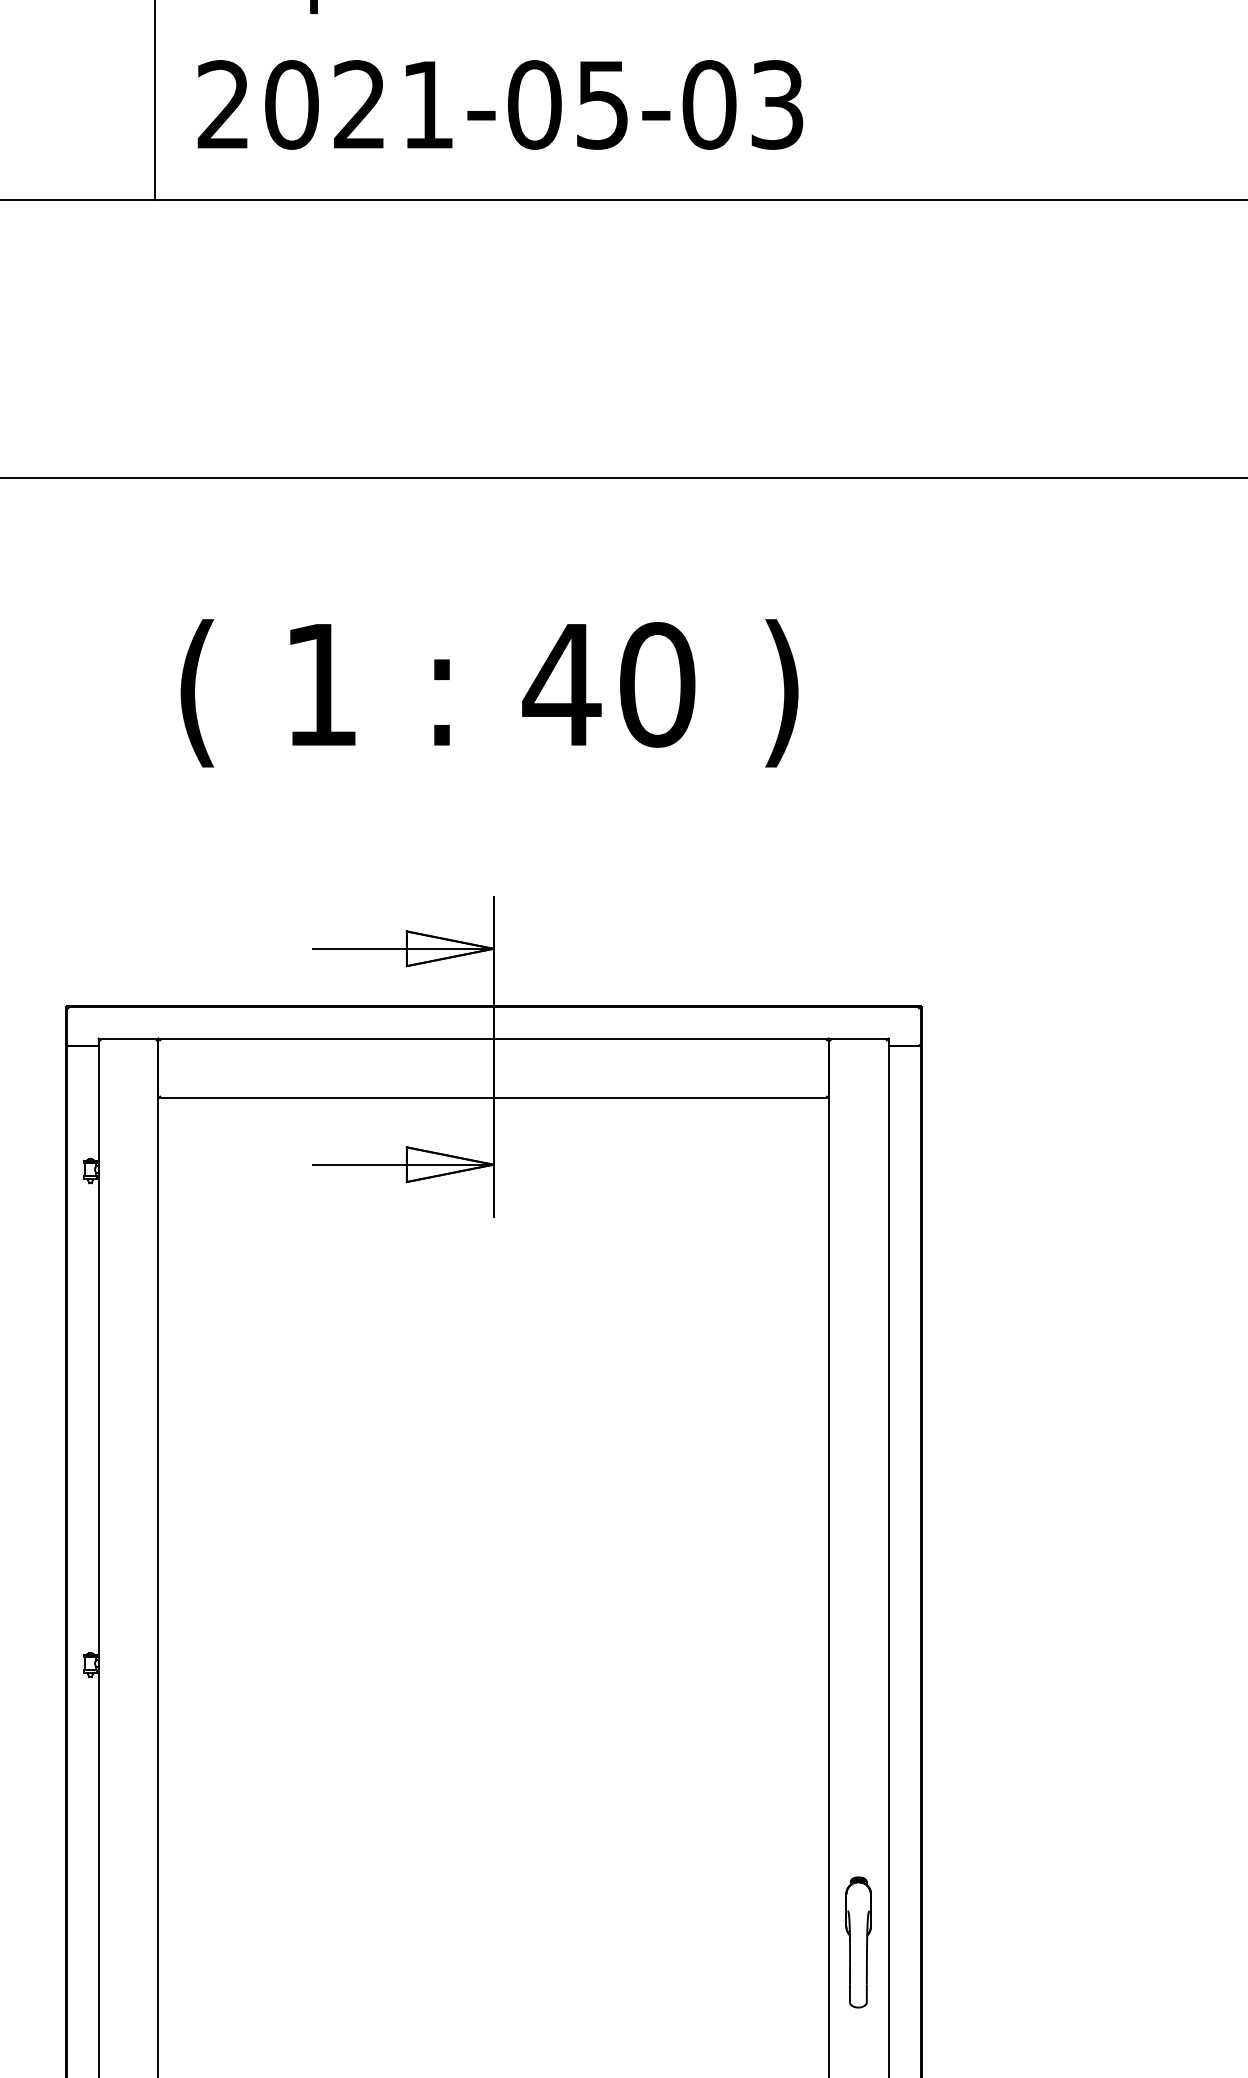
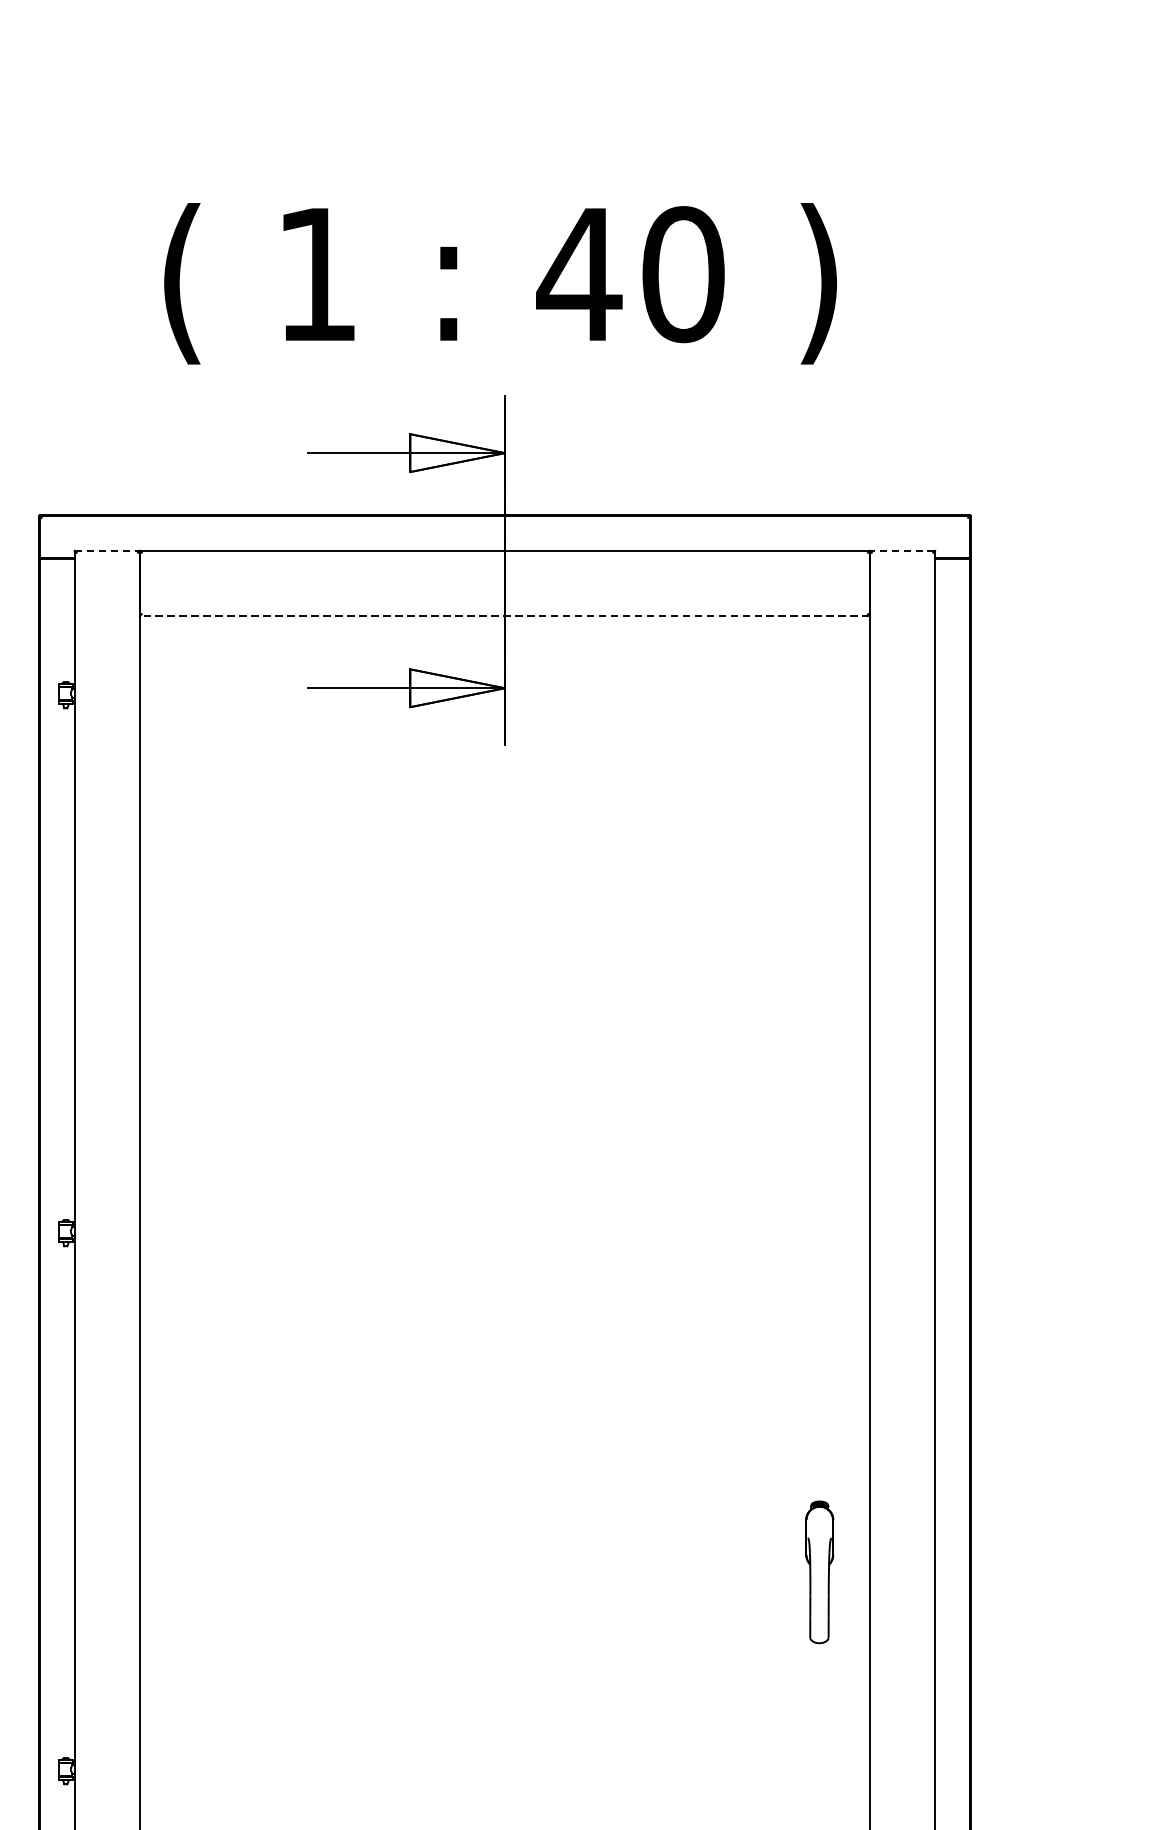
text: (489, 693) -> (500, 283), moved
line: (128, 1038) -> (107, 550), solid -> dashed
line: (858, 1038) -> (902, 550), solid -> dashed
line: (493, 1098) -> (504, 616), solid -> dashed
part: (858, 1942) -> (819, 1572), moved

